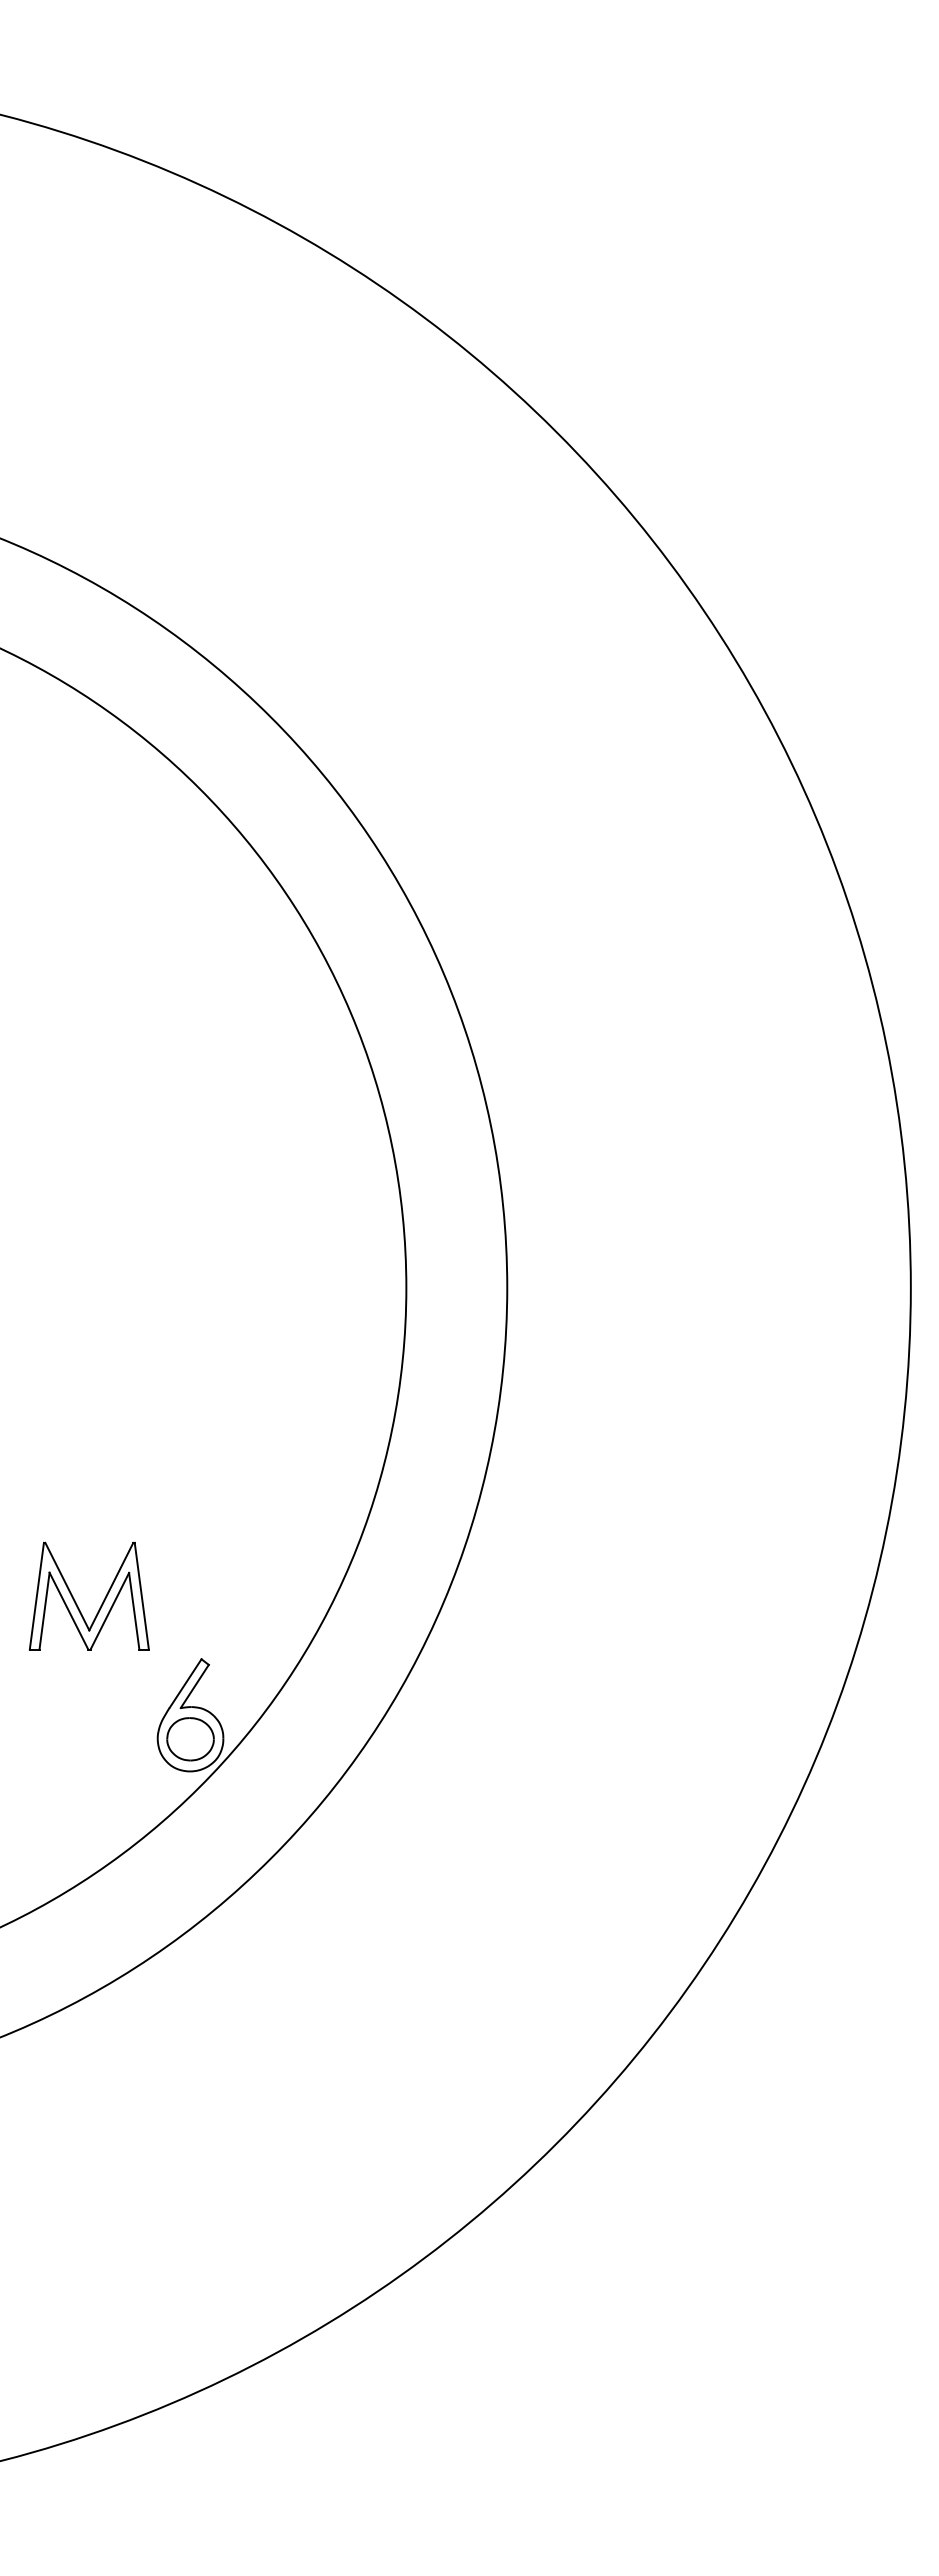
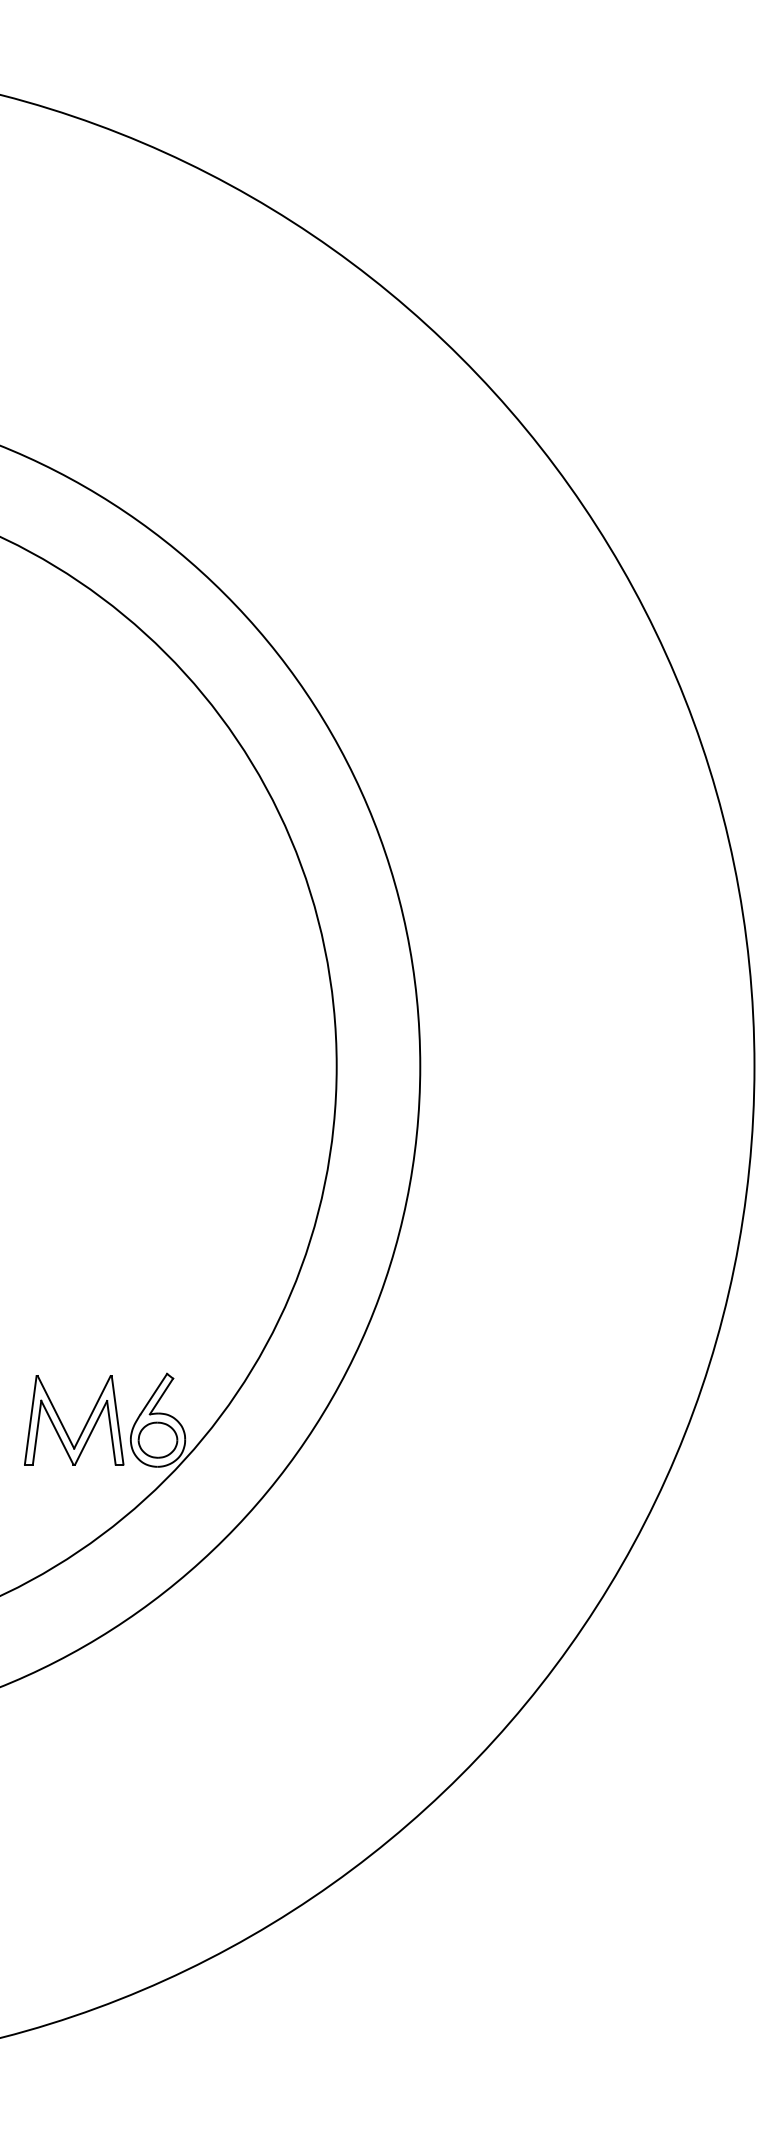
part: (76, 1602) -> (63, 1425), moved

